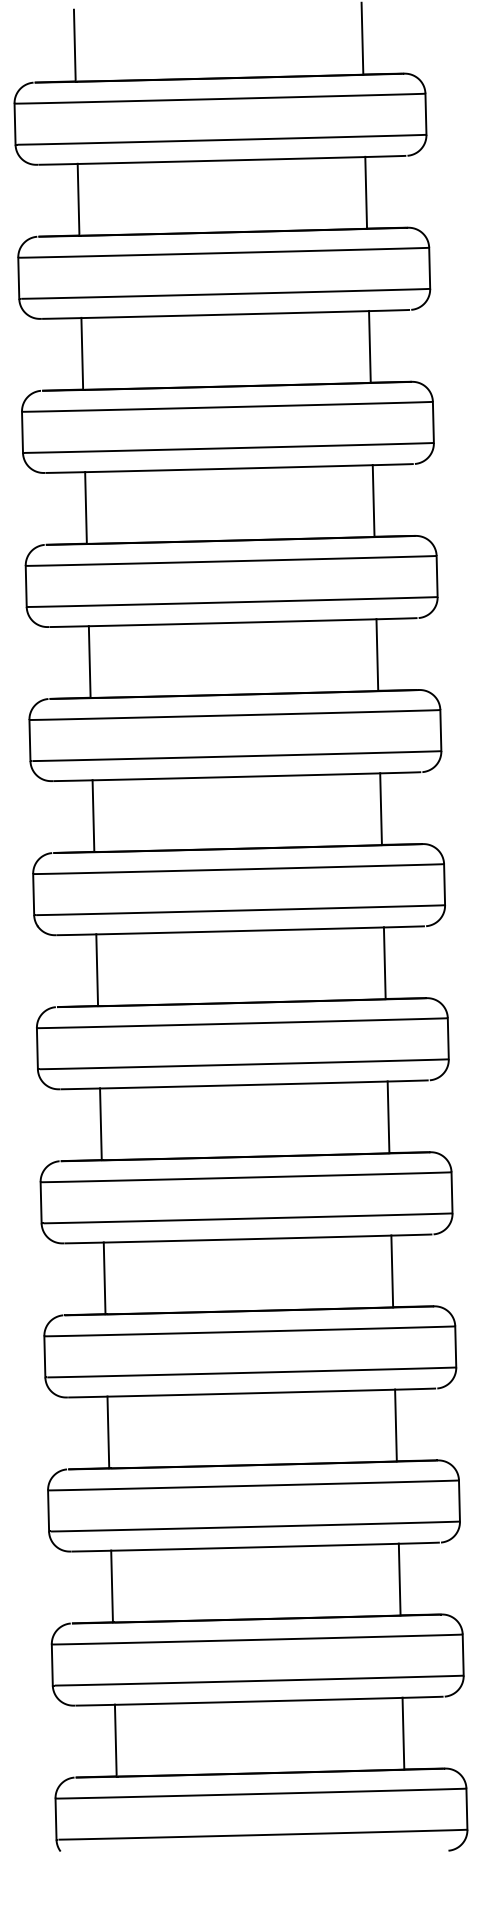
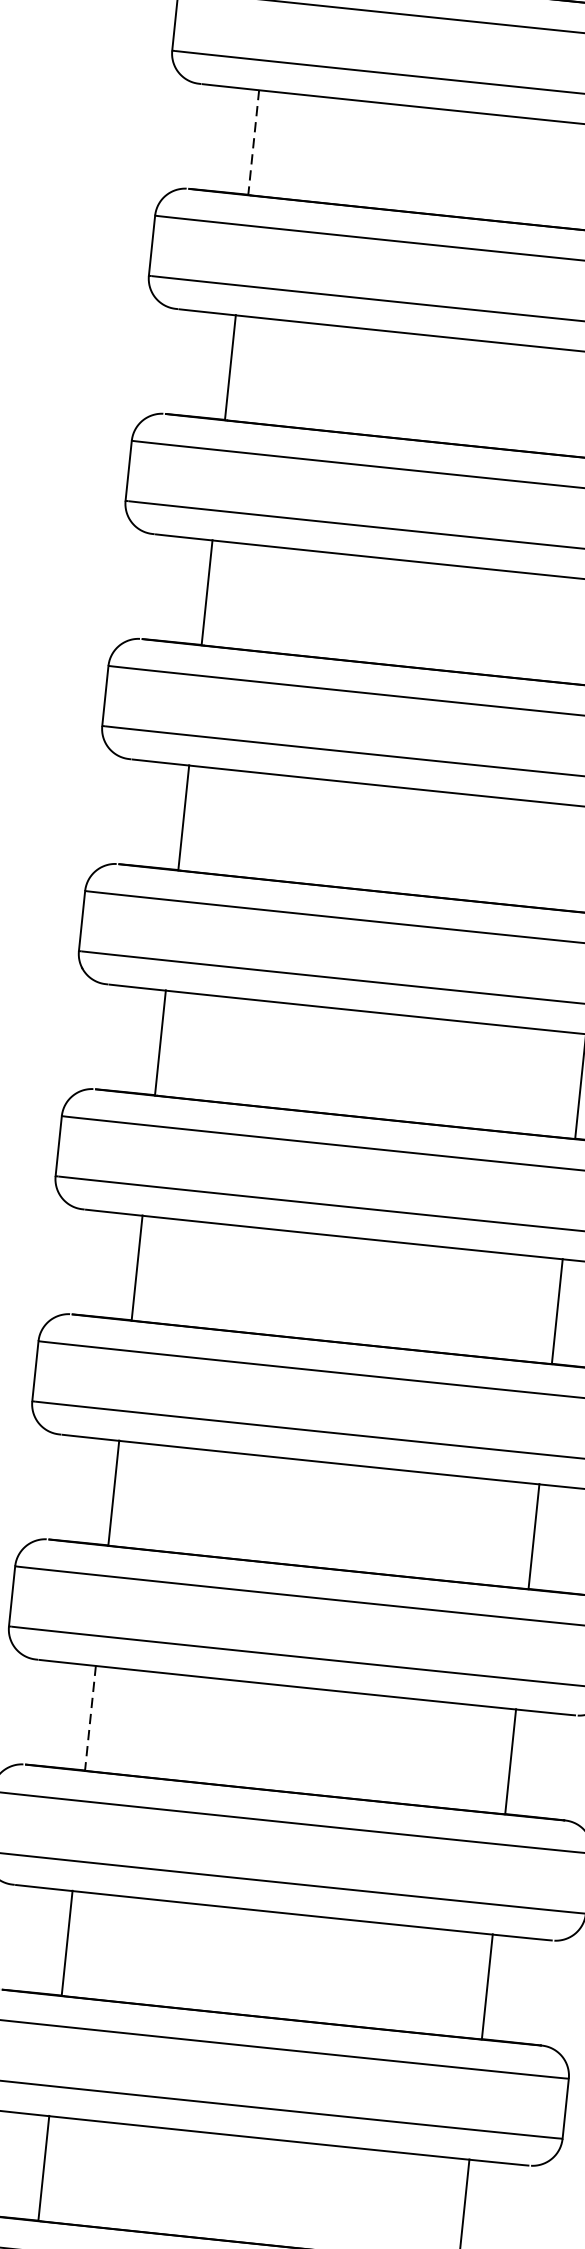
line: (82, 353) -> (254, 142), solid -> dashed
line: (108, 1432) -> (90, 1718), solid -> dashed

